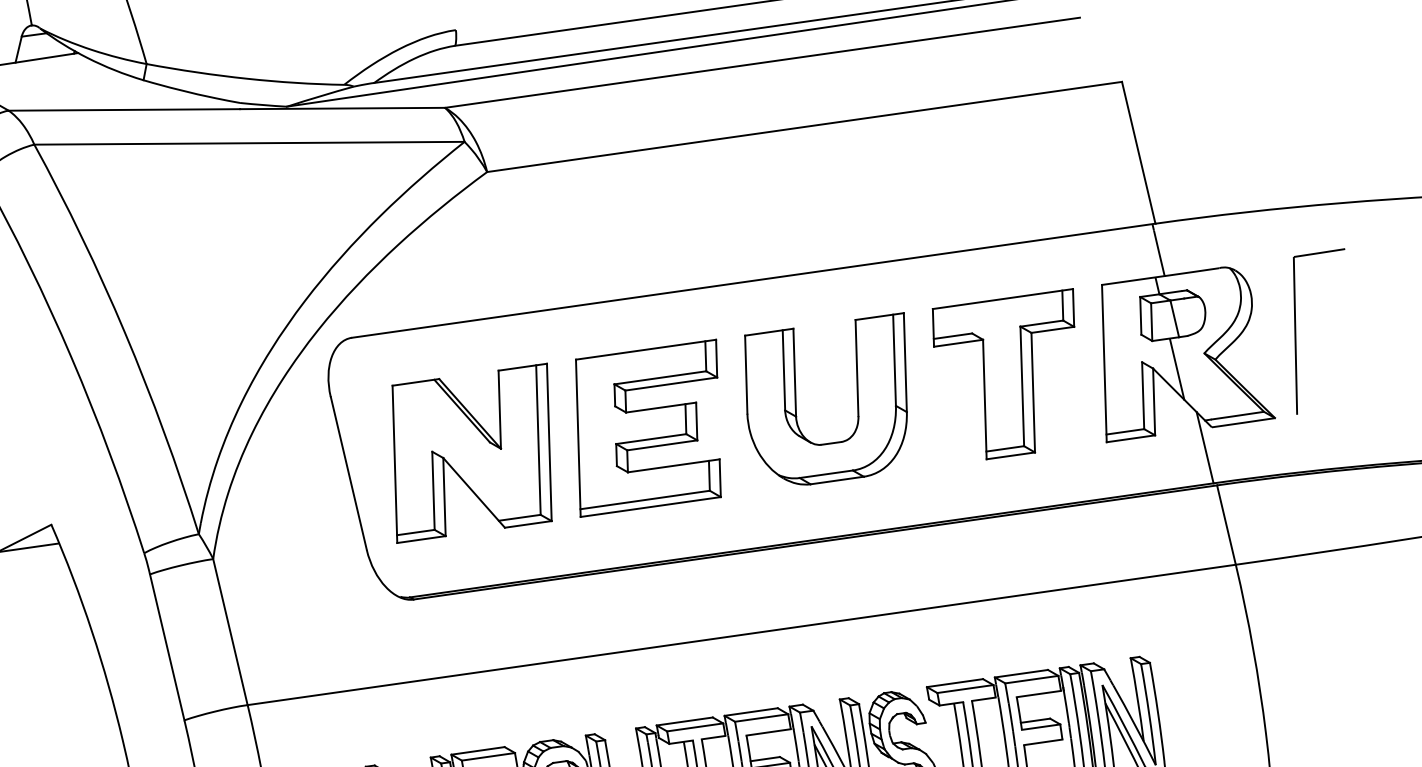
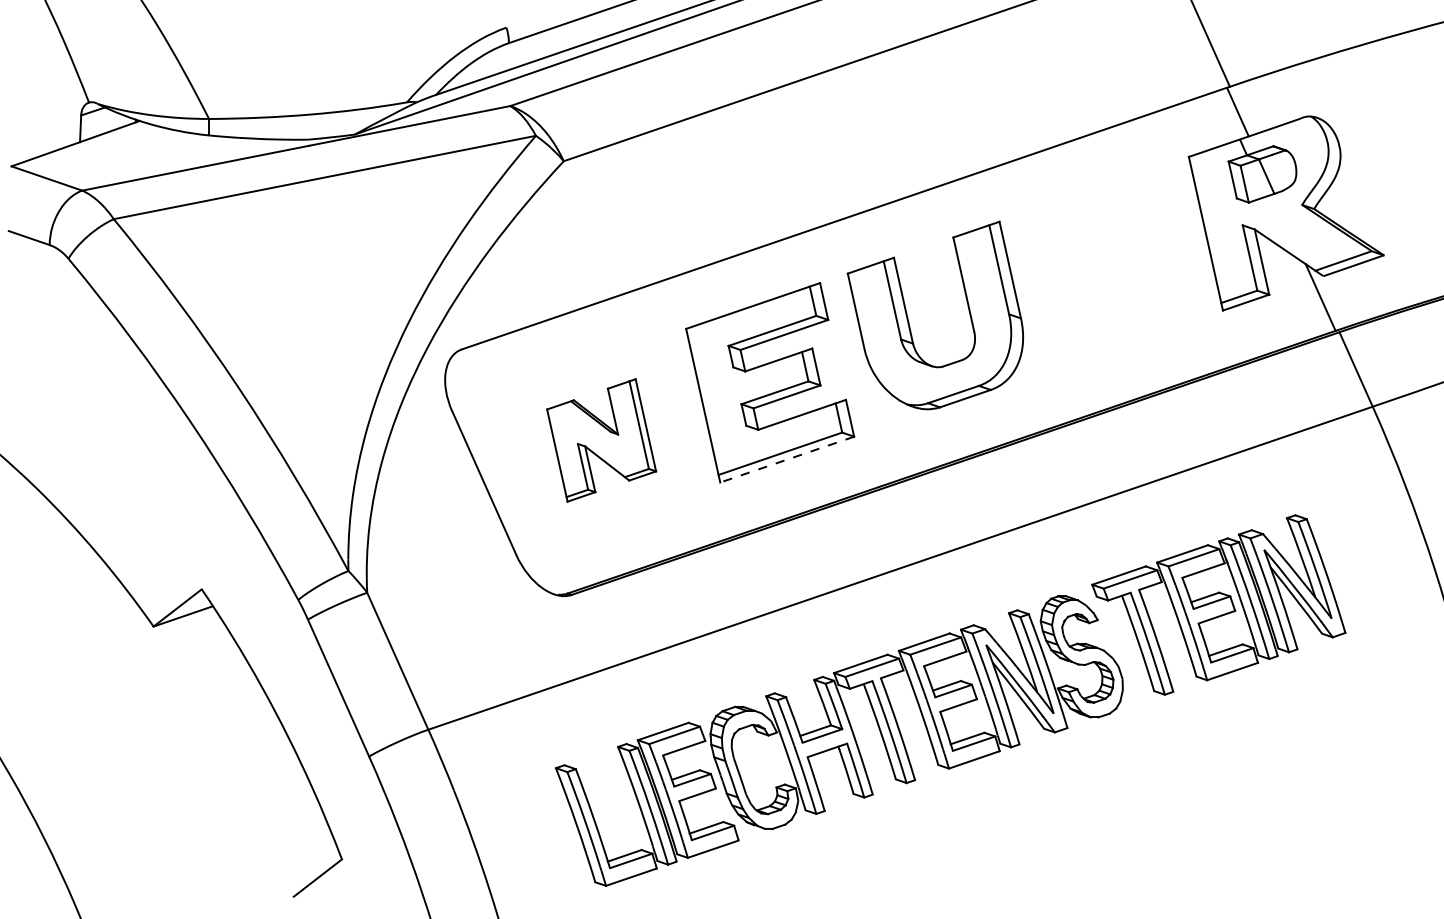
part: (1296, 330) -> (1388, 165), removed
part: (994, 366) -> (1098, 257), removed
line: (1177, 369) -> (1278, 225), removed
part: (471, 453) -> (601, 440), size x0.6
line: (651, 506) -> (787, 459), solid -> dashed

